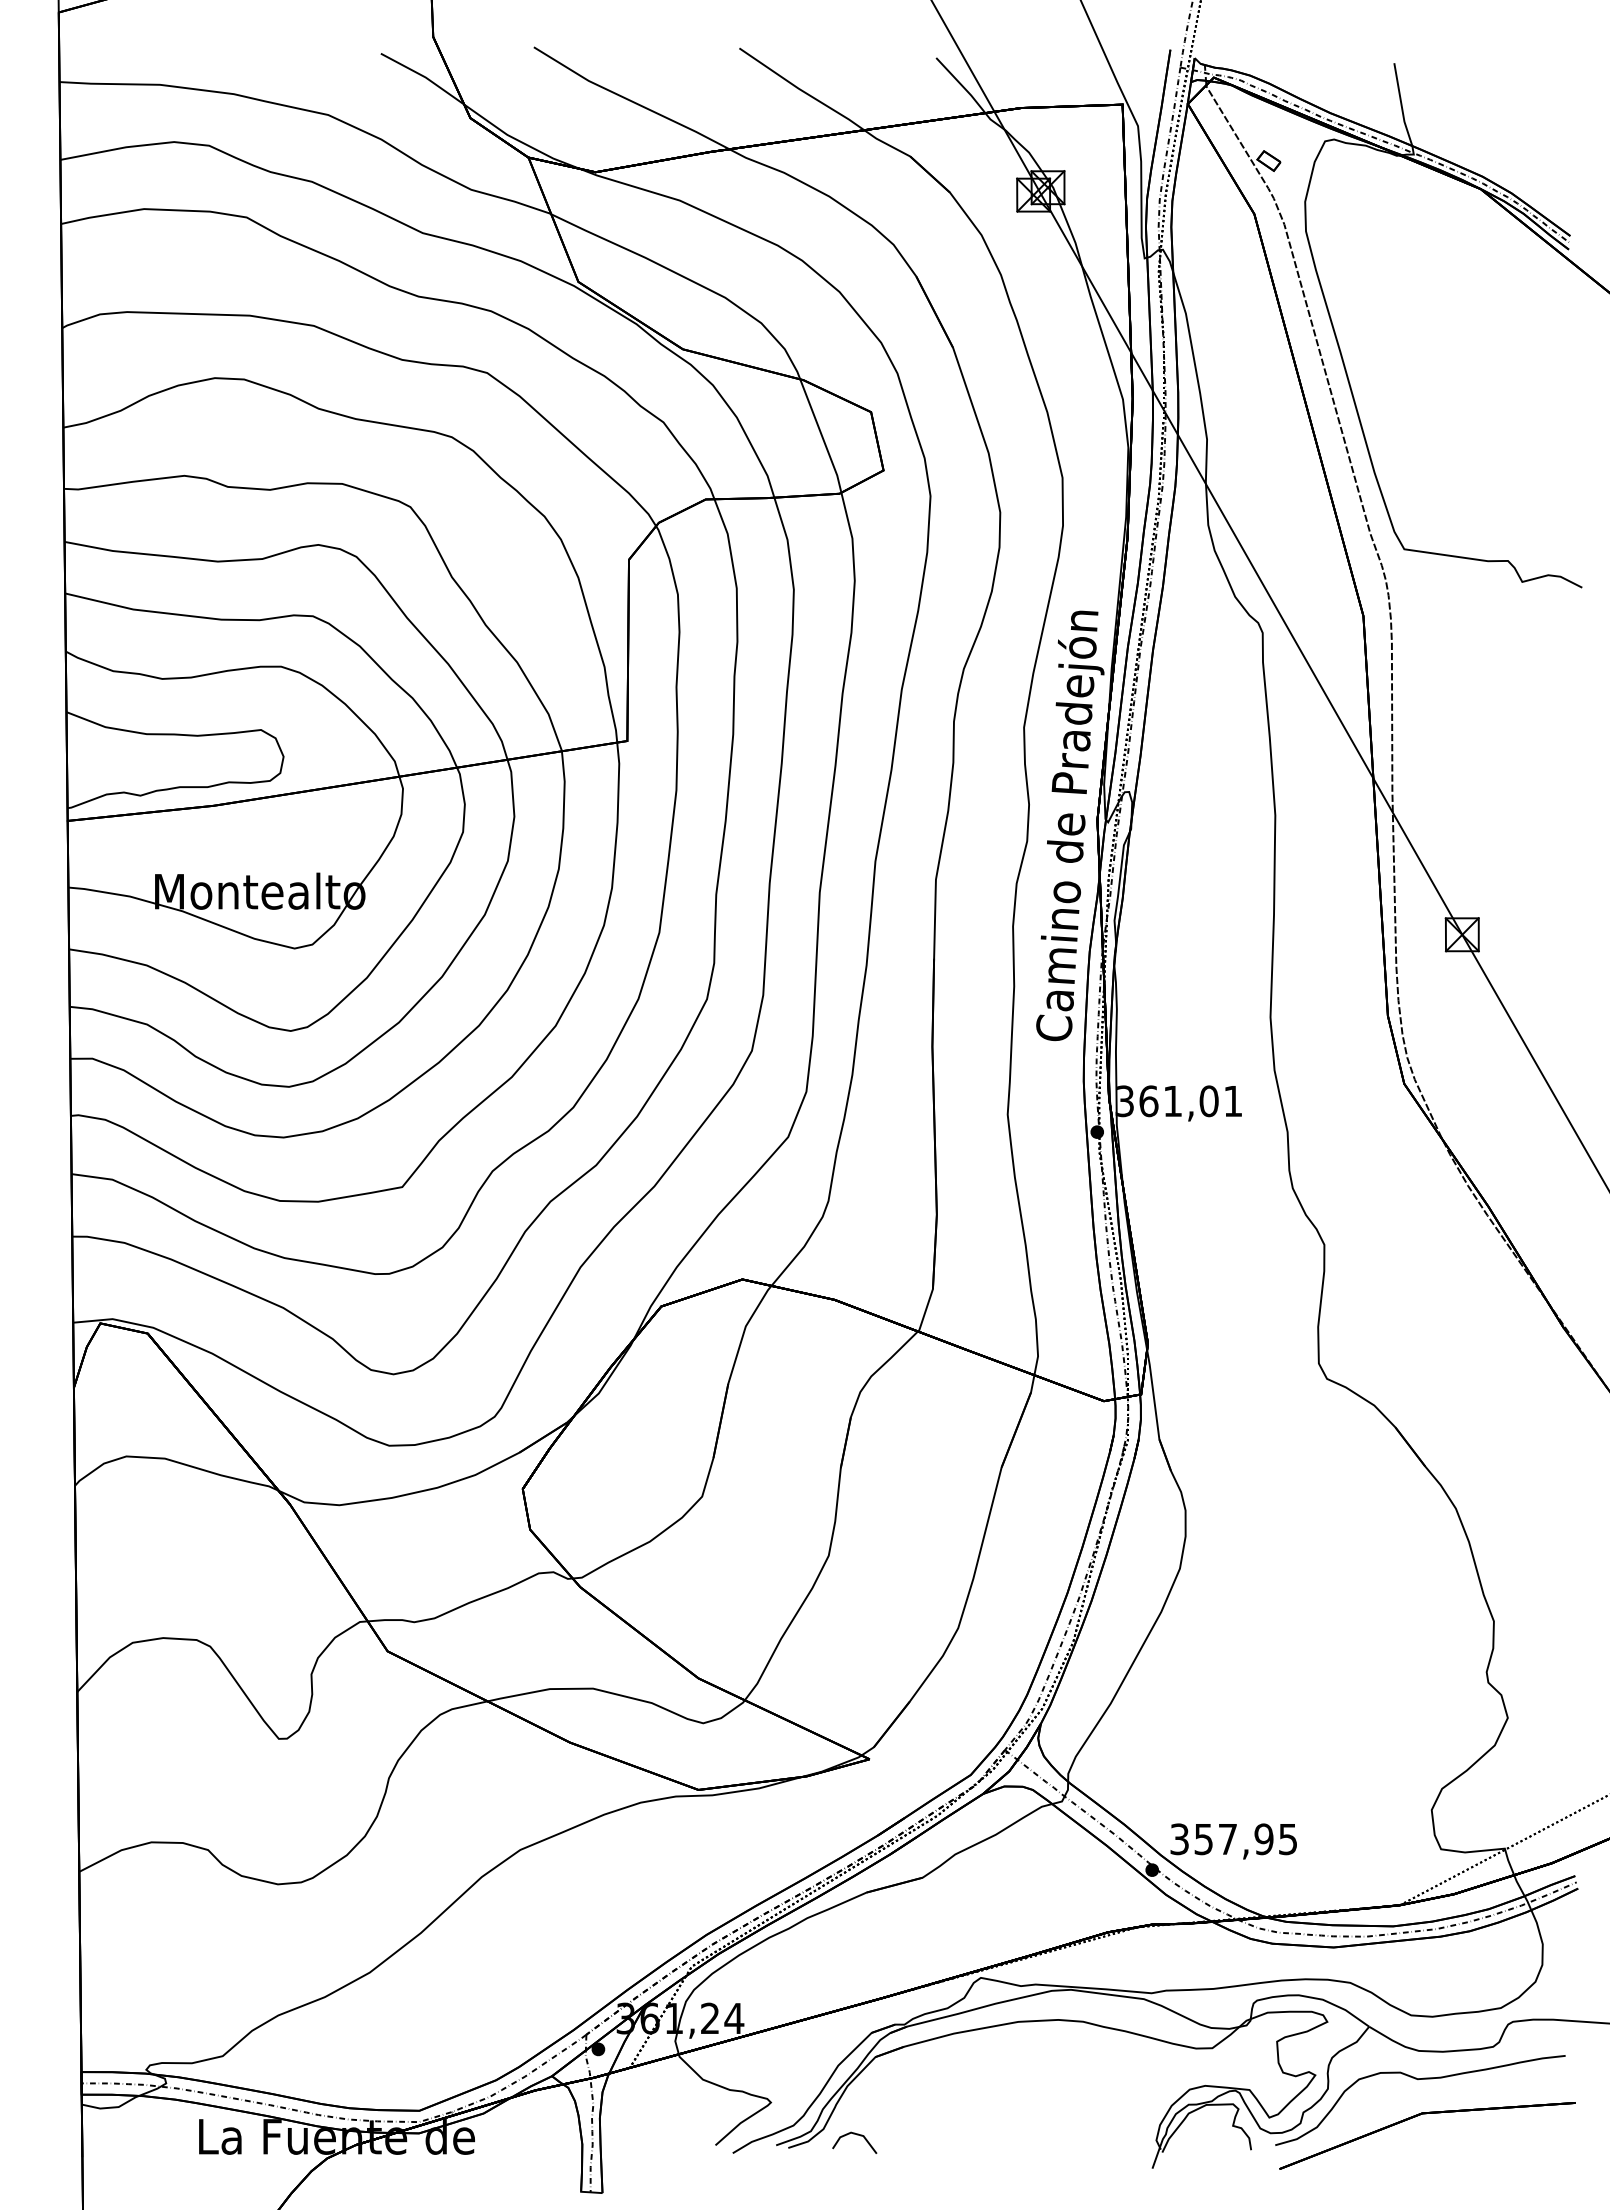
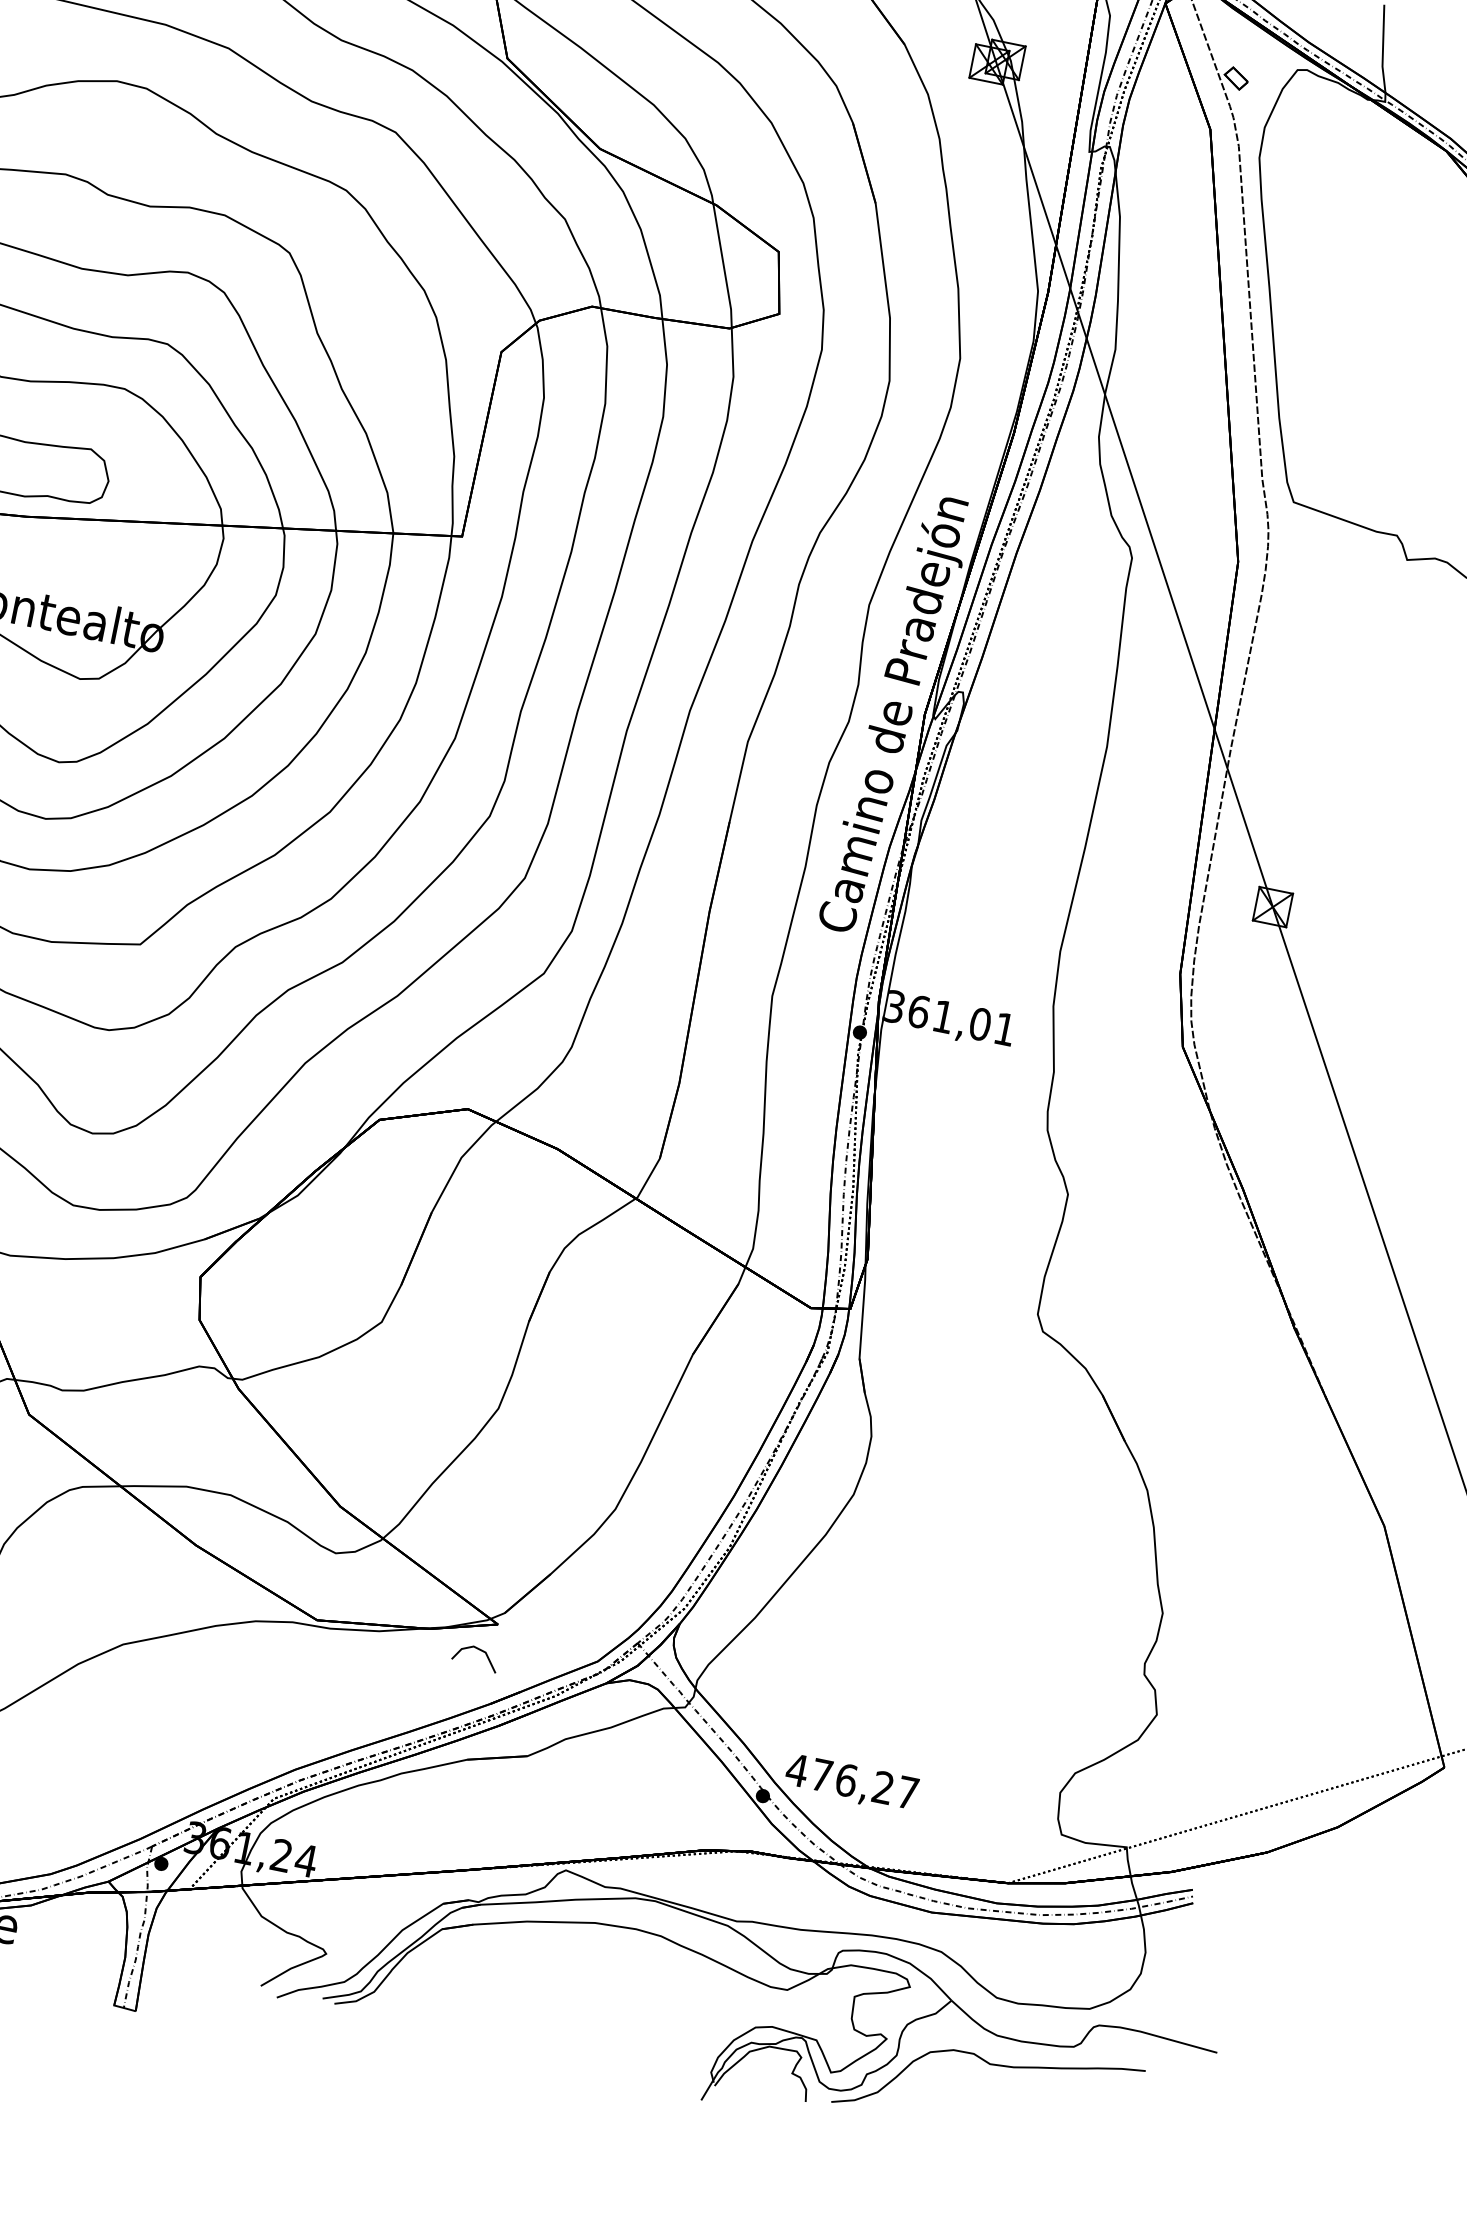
text: (1233, 1839) -> (852, 1781), 357,95 -> 476,27
part: (1426, 2114) -> (991, 2101), removed
curve: (856, 2135) -> (478, 1650), moved

